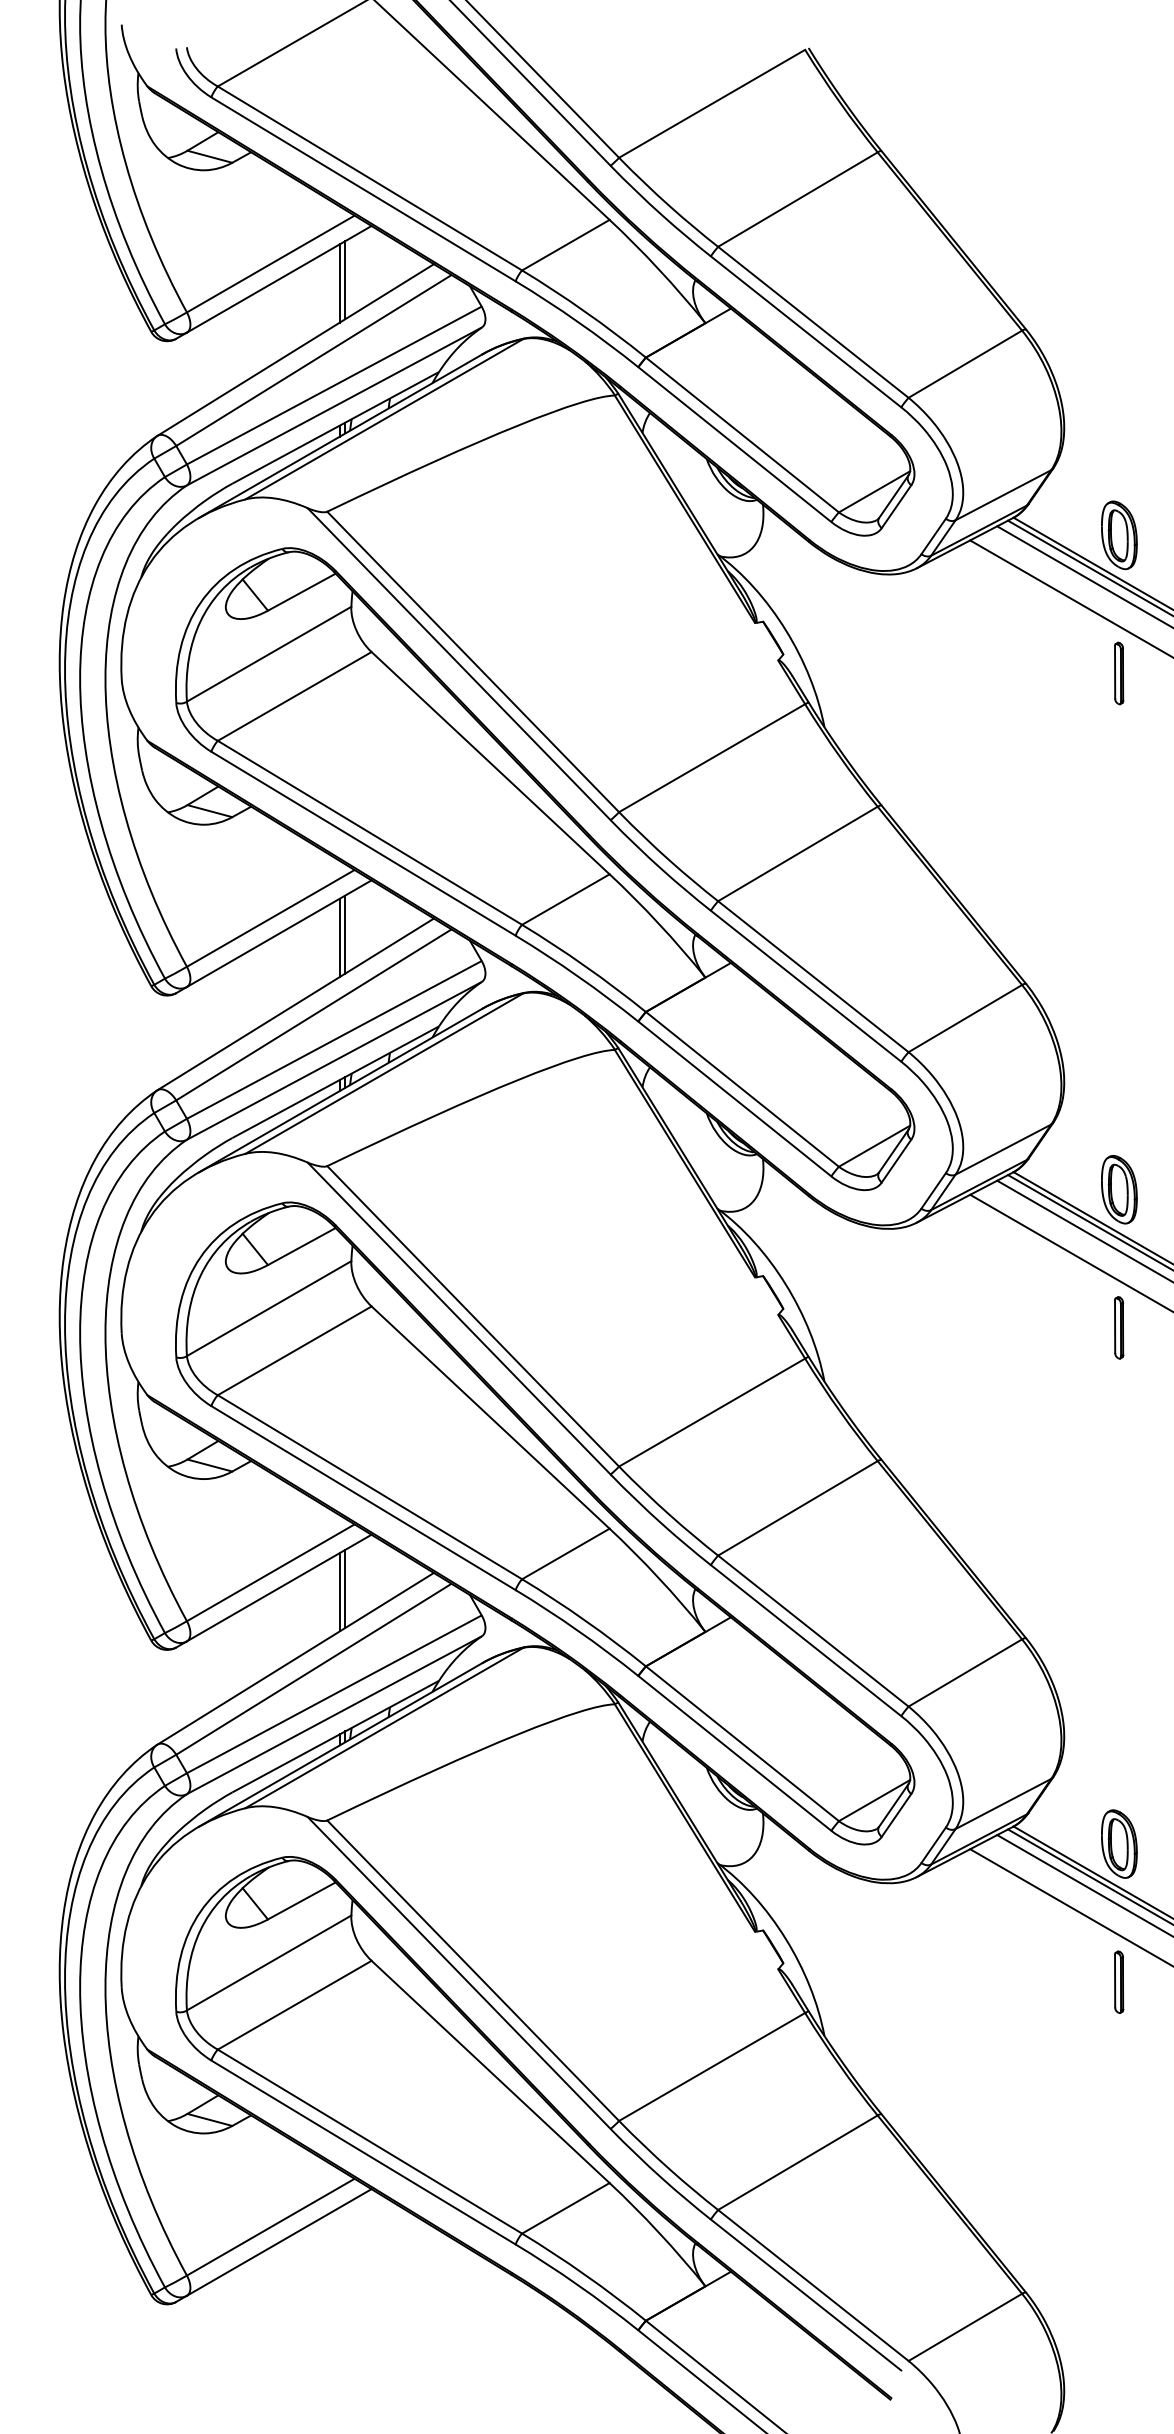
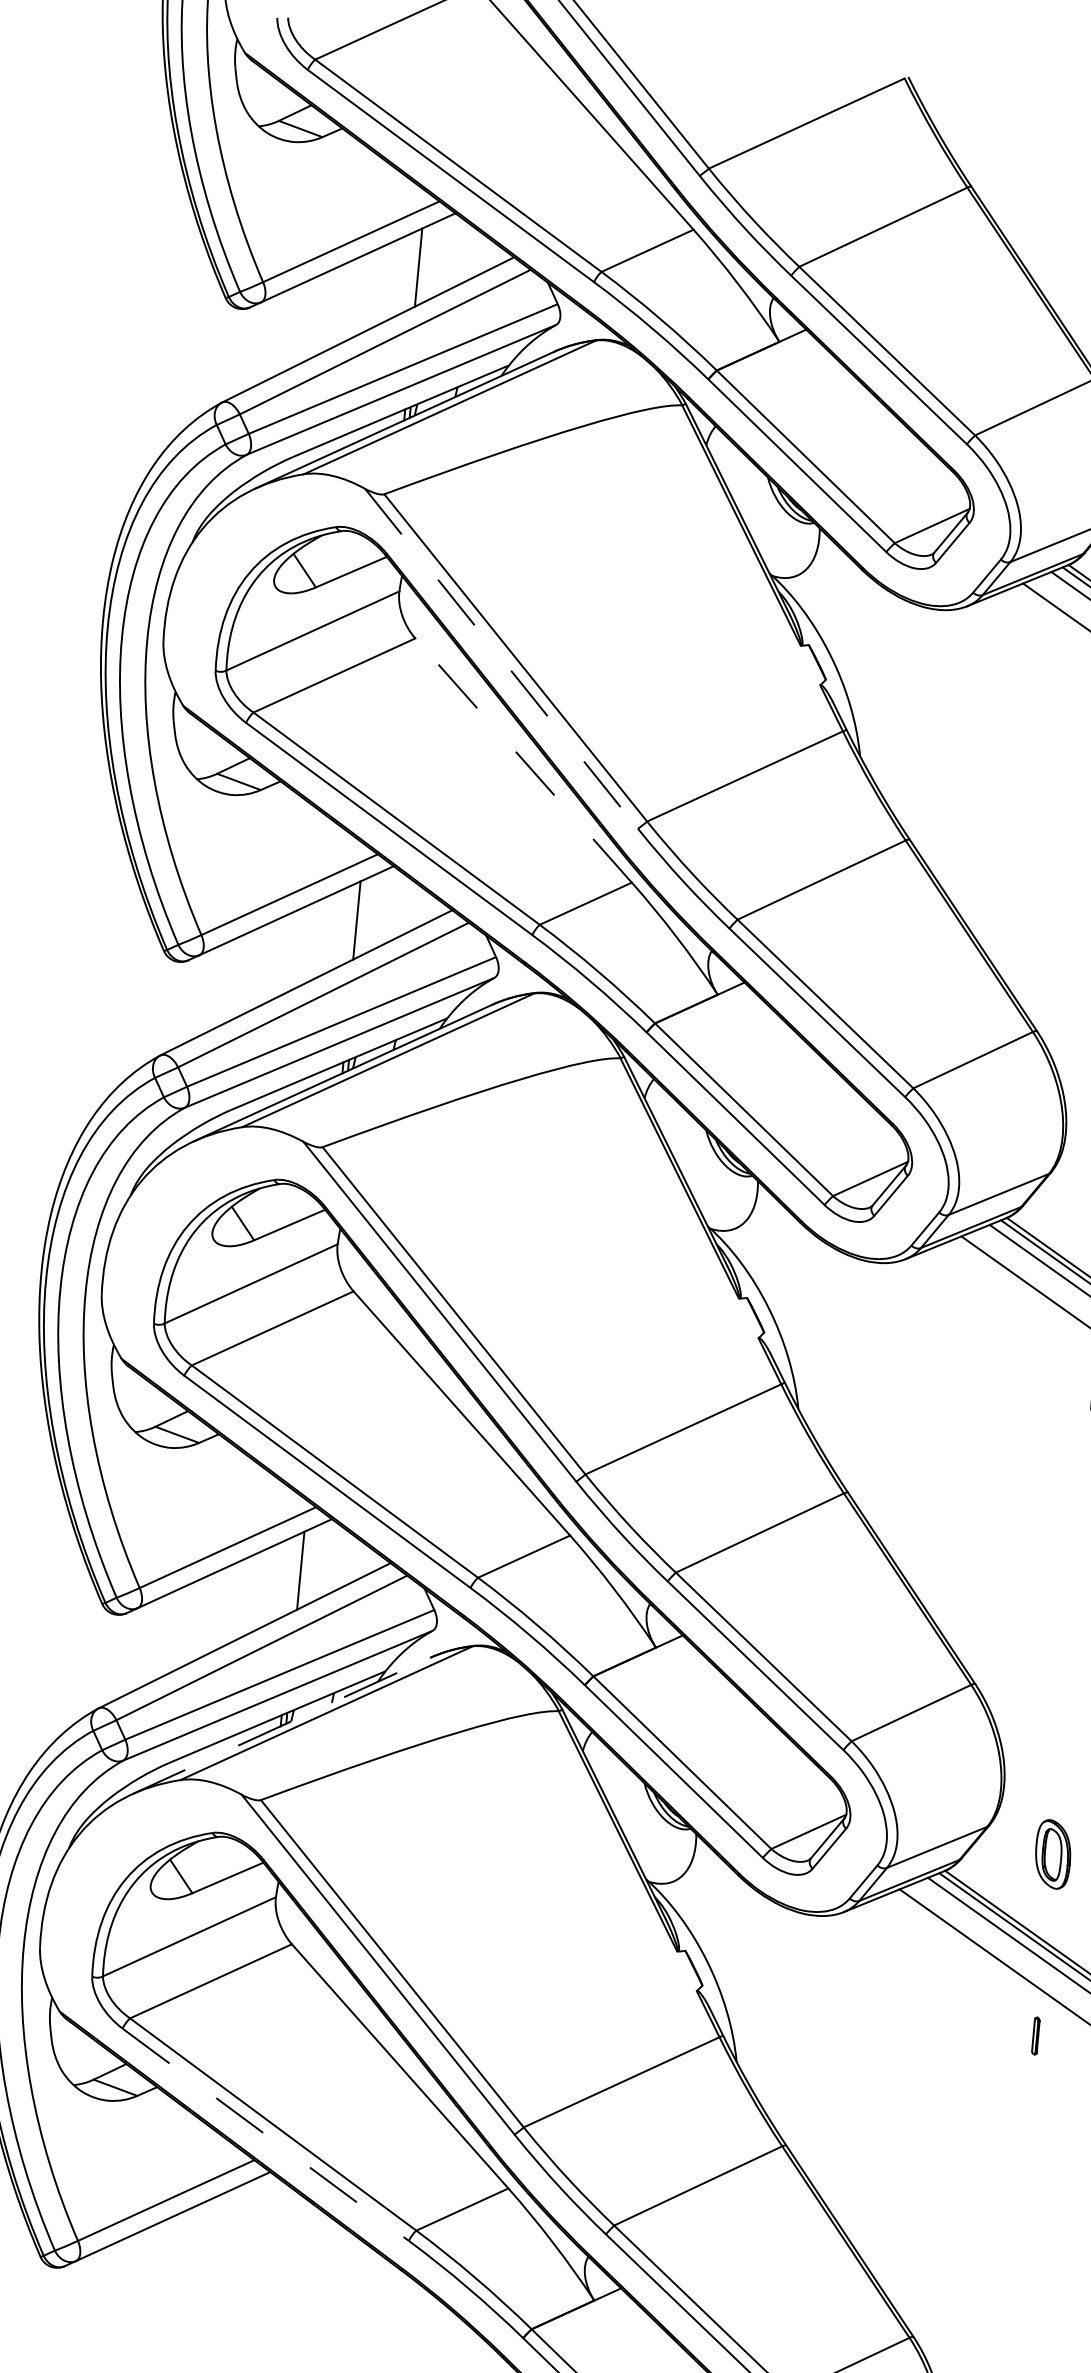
line: (345, 280) -> (424, 265), removed
line: (459, 664) -> (501, 659), solid -> dashed
line: (490, 763) -> (523, 760), solid -> dashed
line: (345, 934) -> (362, 917), removed
line: (340, 1592) -> (295, 1573), removed
line: (340, 1744) -> (281, 1725), solid -> dashed
part: (1119, 1843) -> (1053, 1853), moved
part: (1119, 1981) -> (1036, 2035), size x0.6
line: (363, 2152) -> (265, 2134), solid -> dashed

